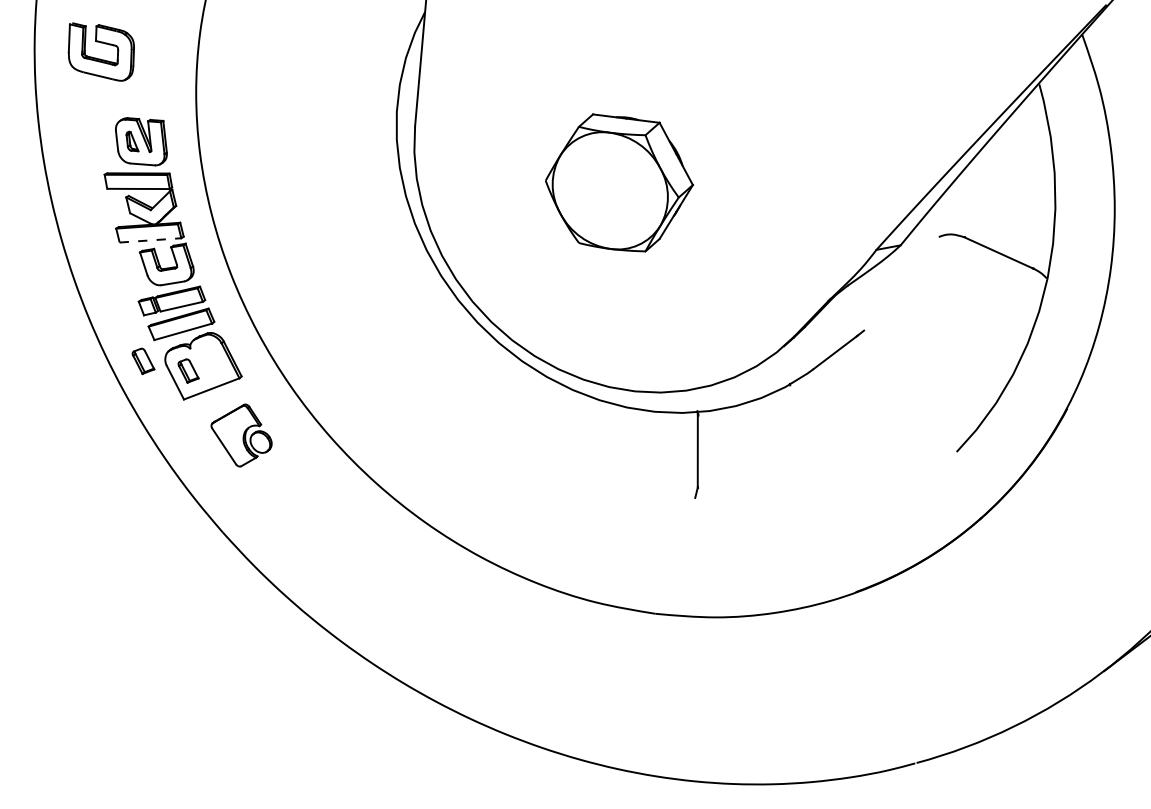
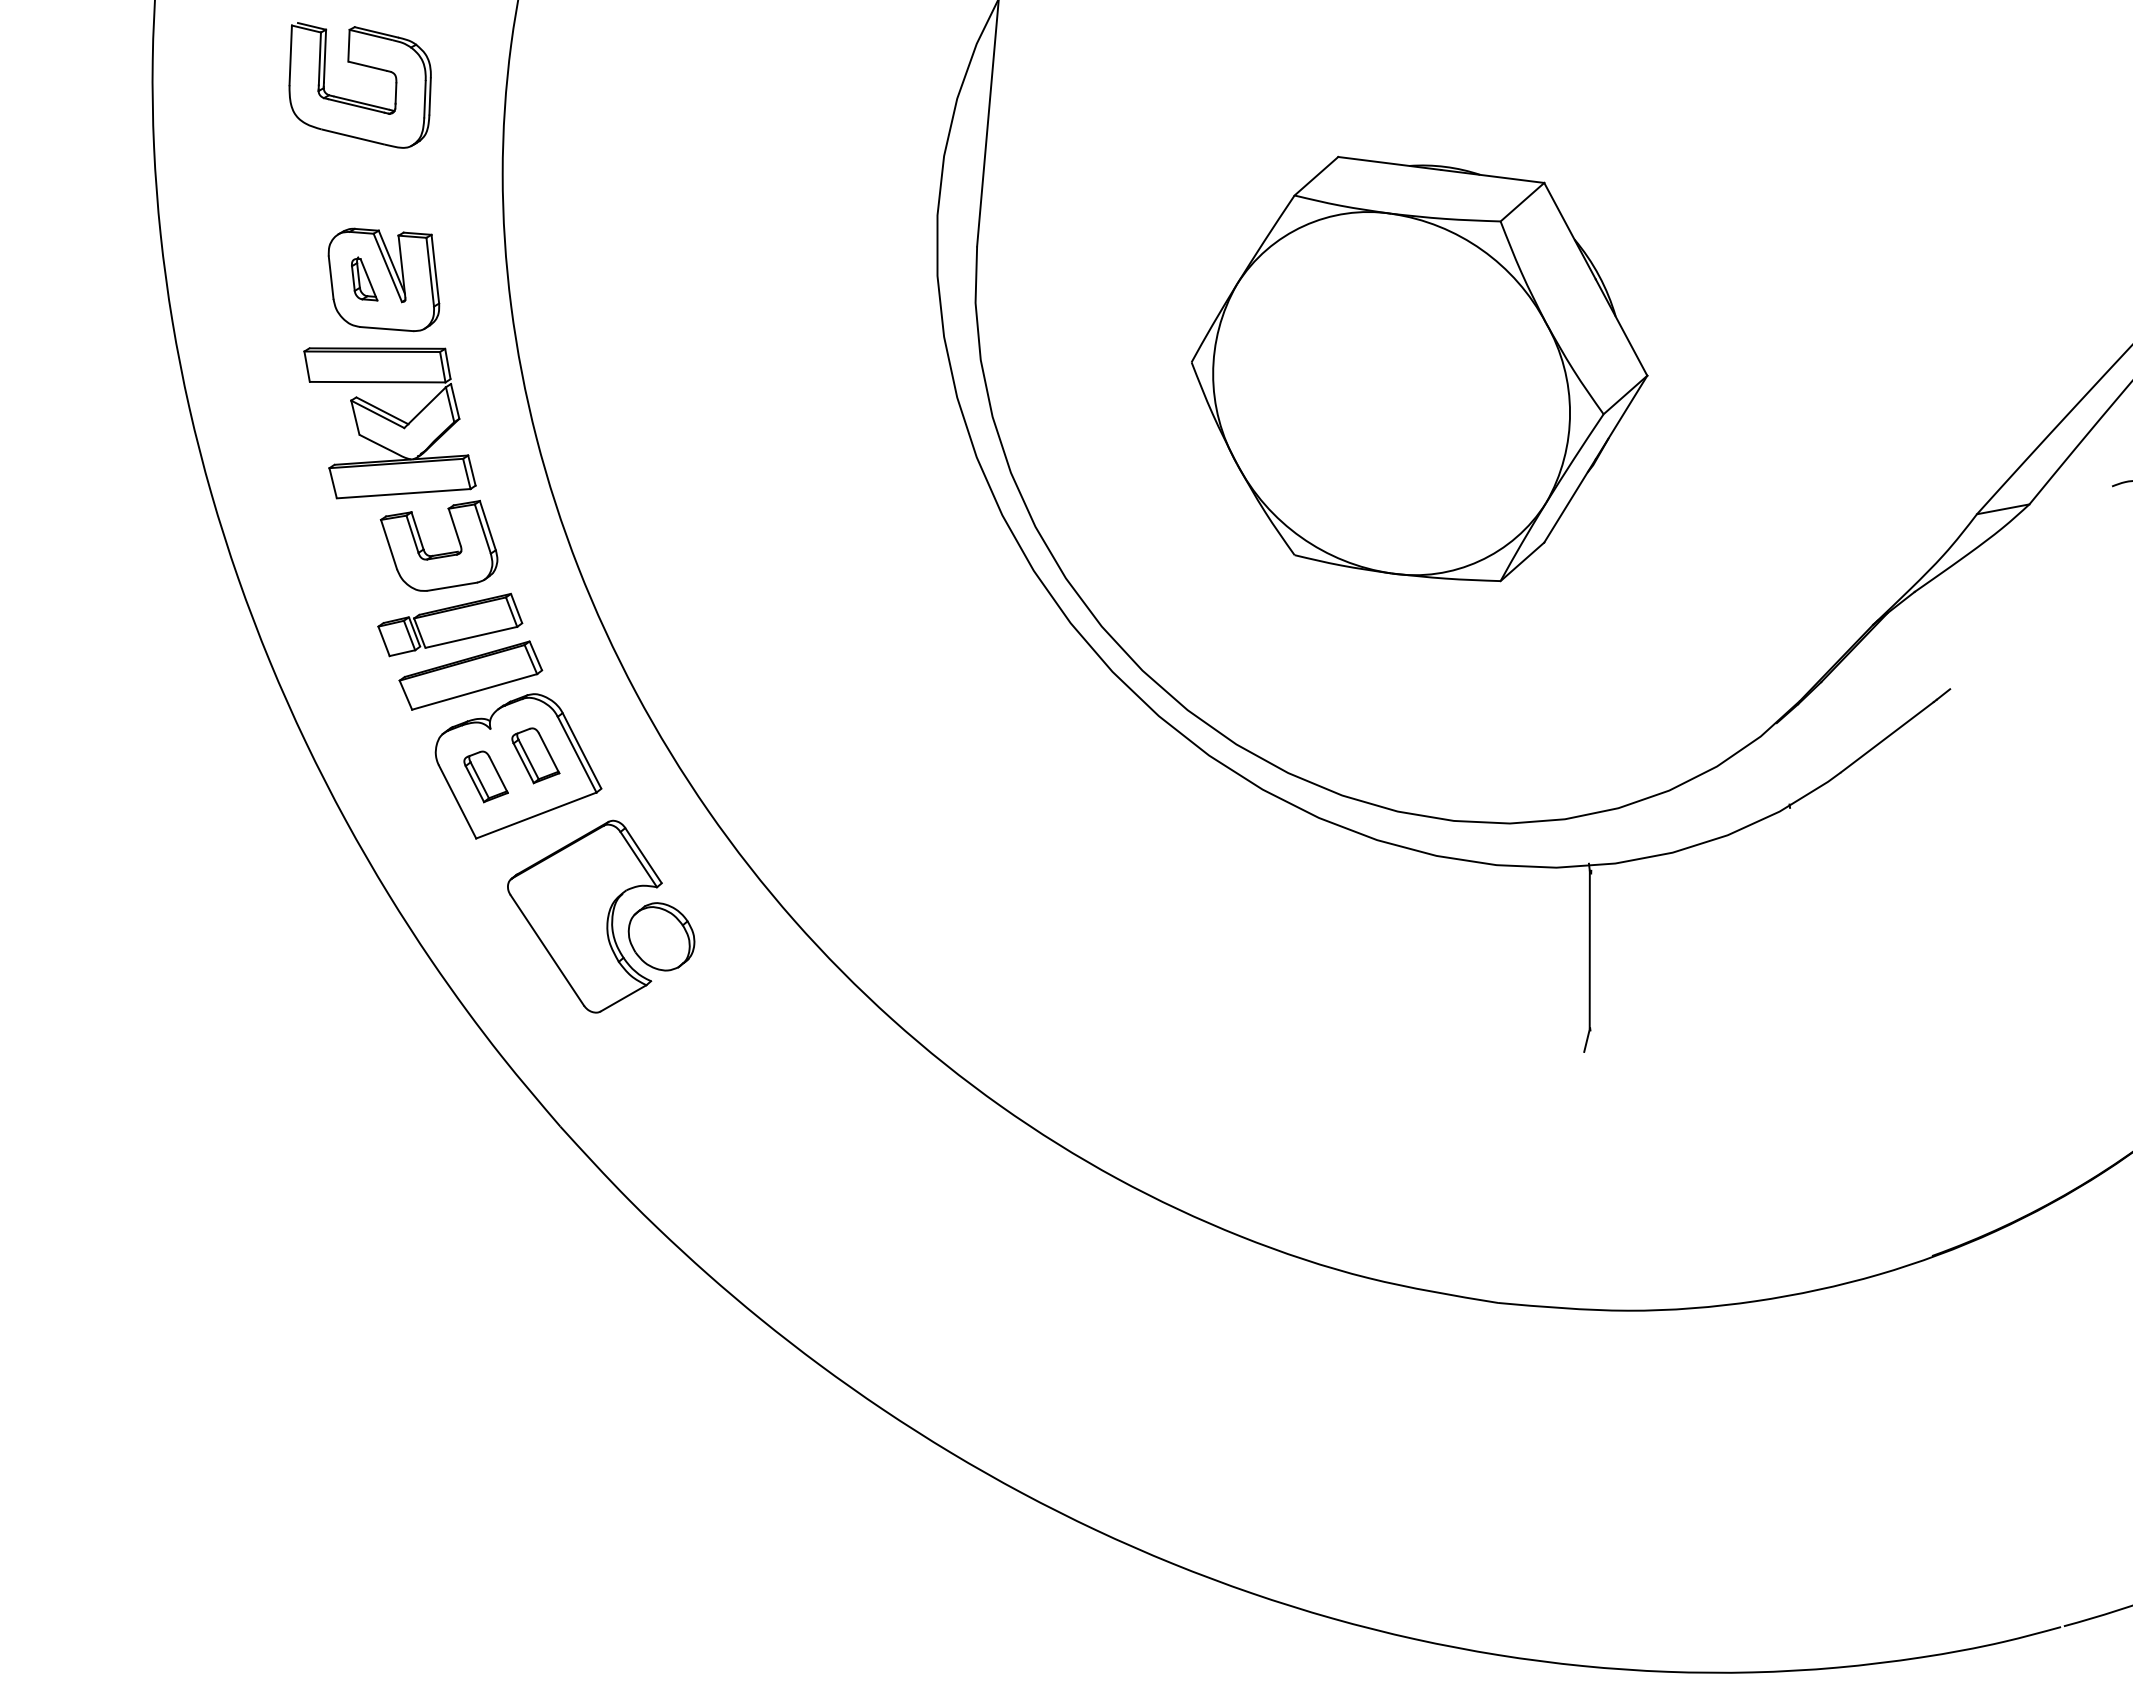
part: (100, 58) -> (358, 99), moved
part: (619, 182) -> (1420, 368), size x1.43
line: (150, 240) -> (403, 493), dashed -> solid
part: (143, 361) -> (535, 756), moved
part: (241, 435) -> (600, 916), size x1.43

